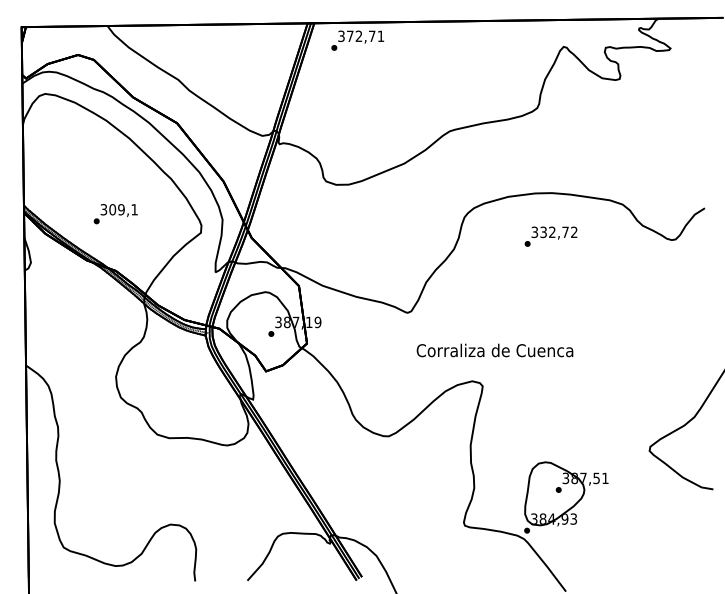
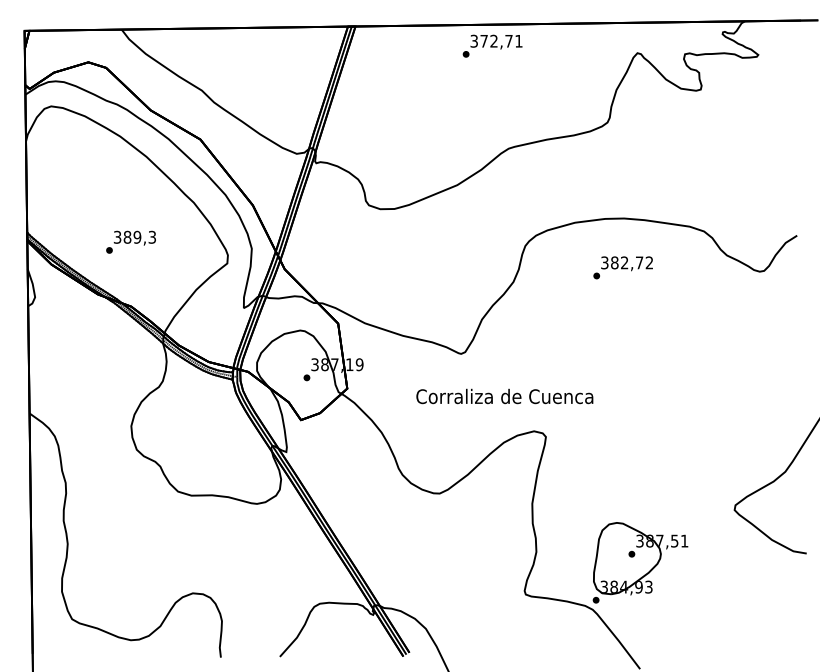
text: (357, 40) -> (492, 45), moved
text: (123, 209) -> (139, 236), 309,1 -> 389,3
text: (543, 231) -> (614, 262), 332,72 -> 382,72
text: (494, 350) -> (504, 396), moved

